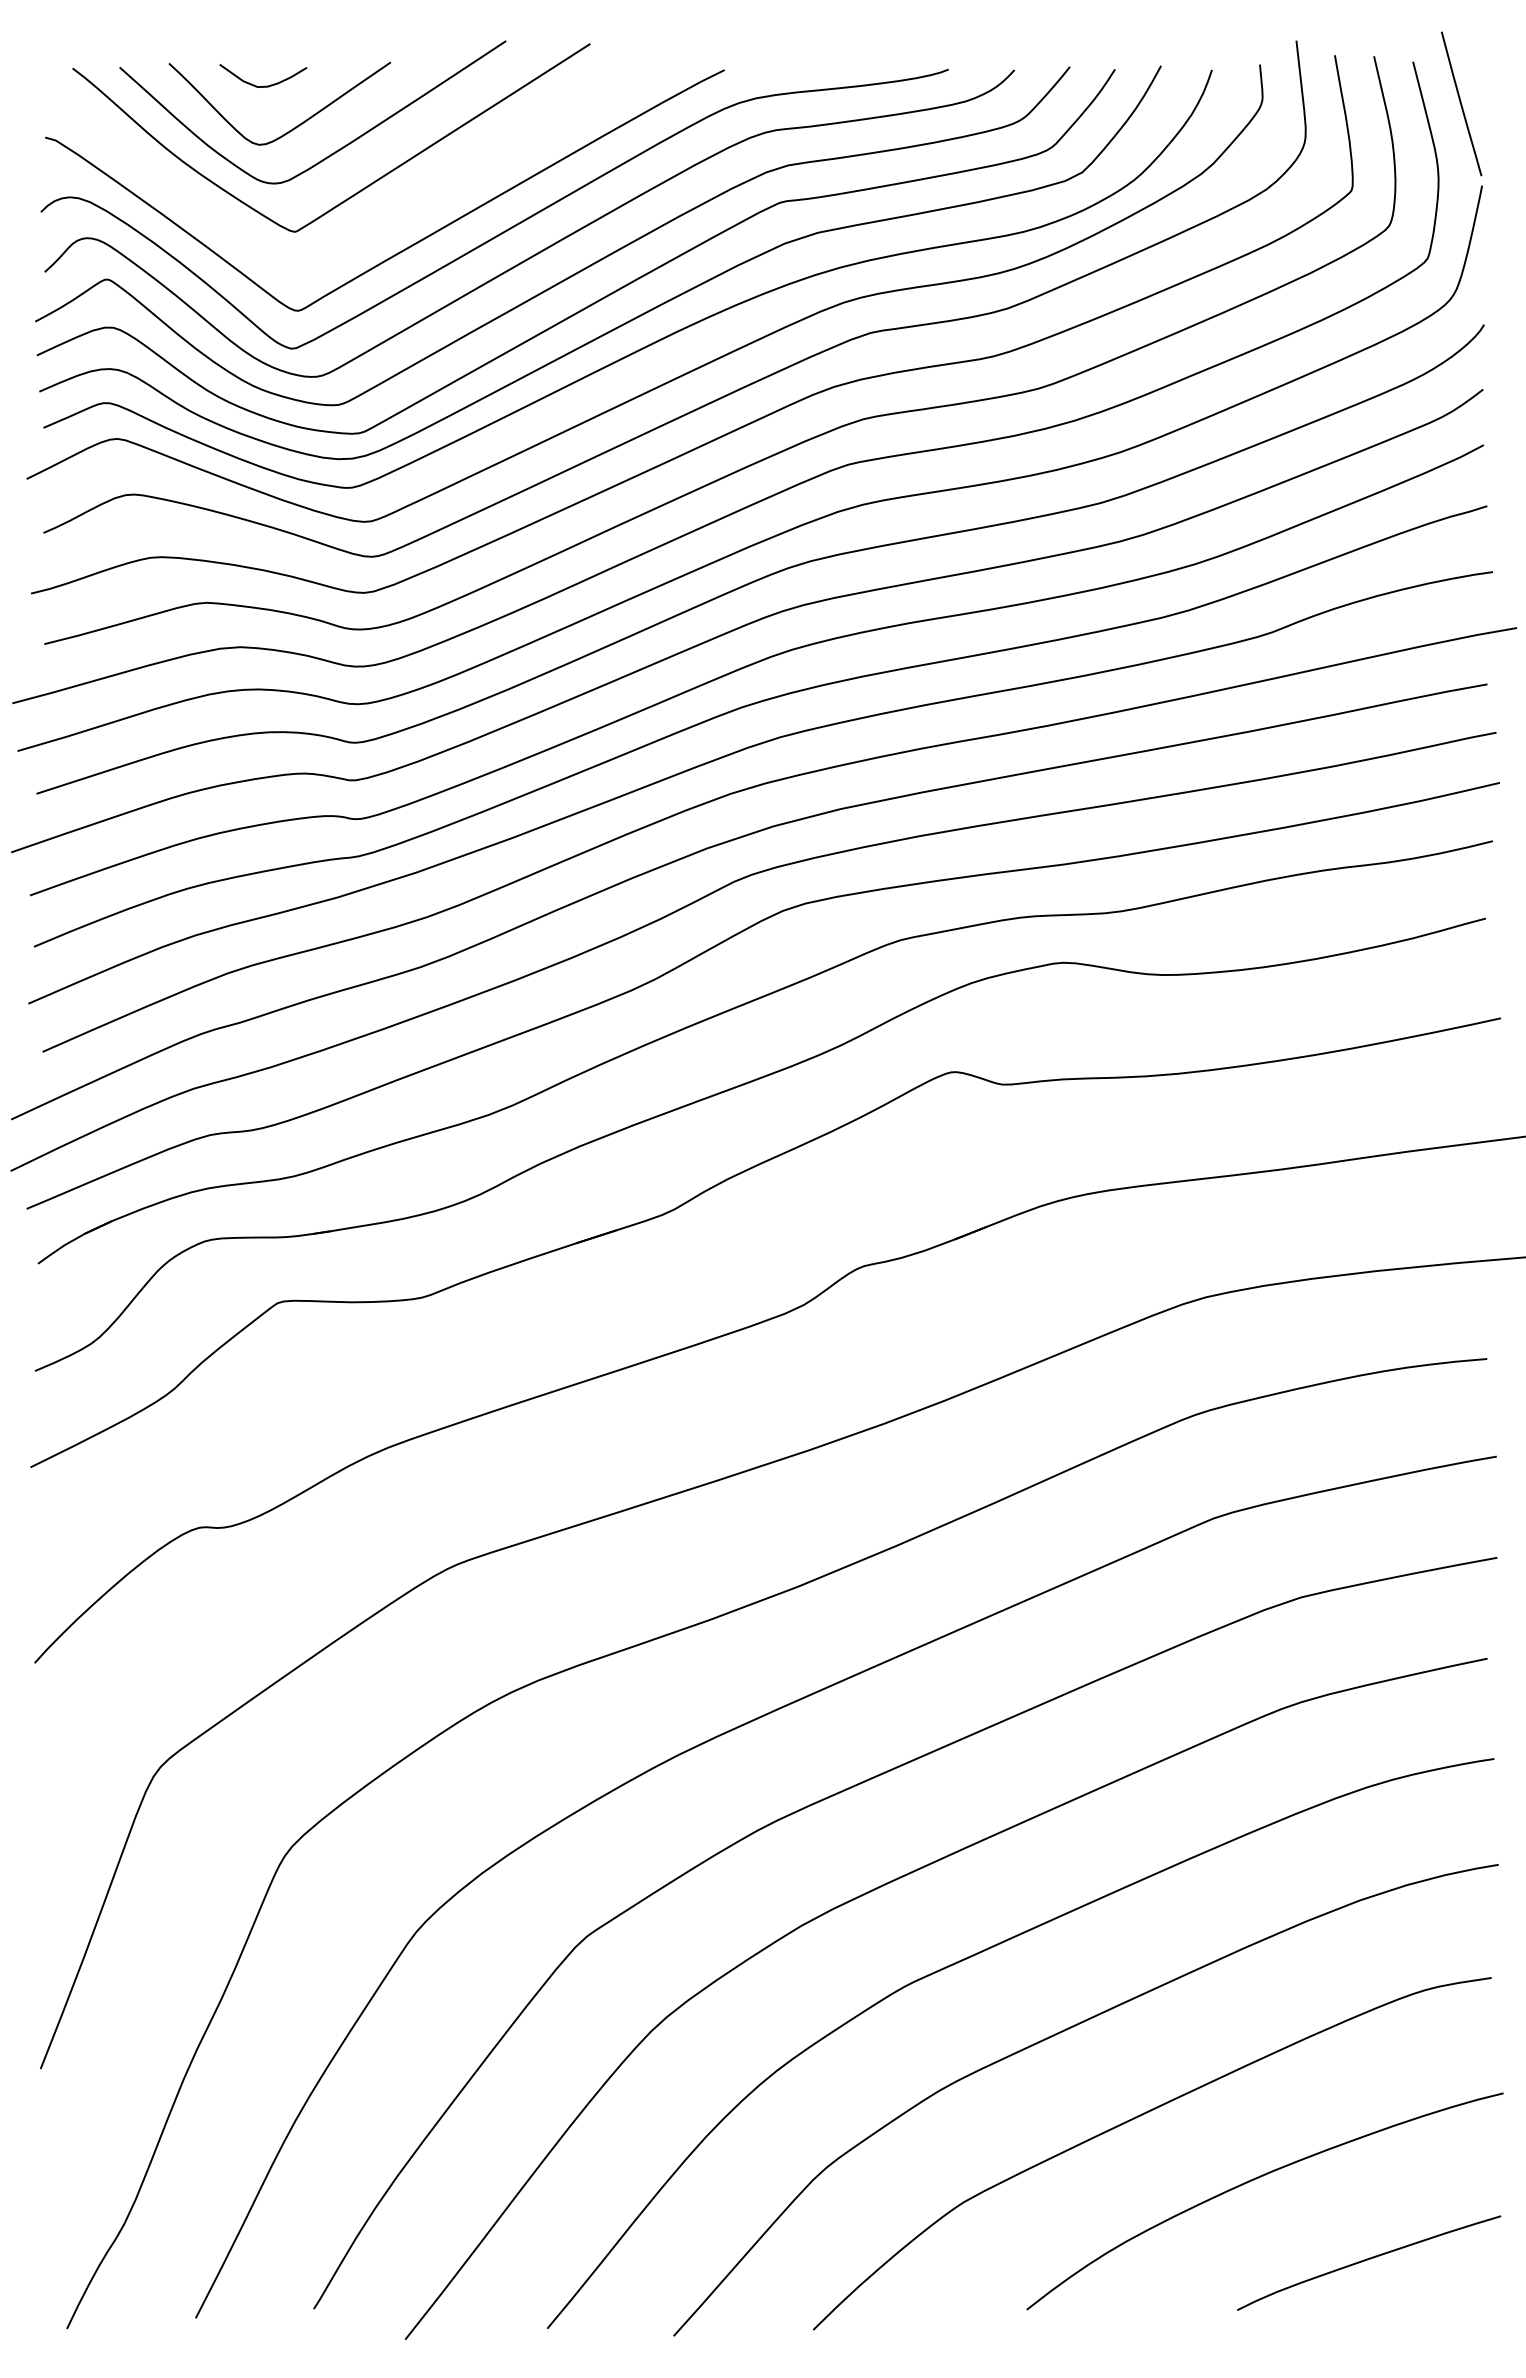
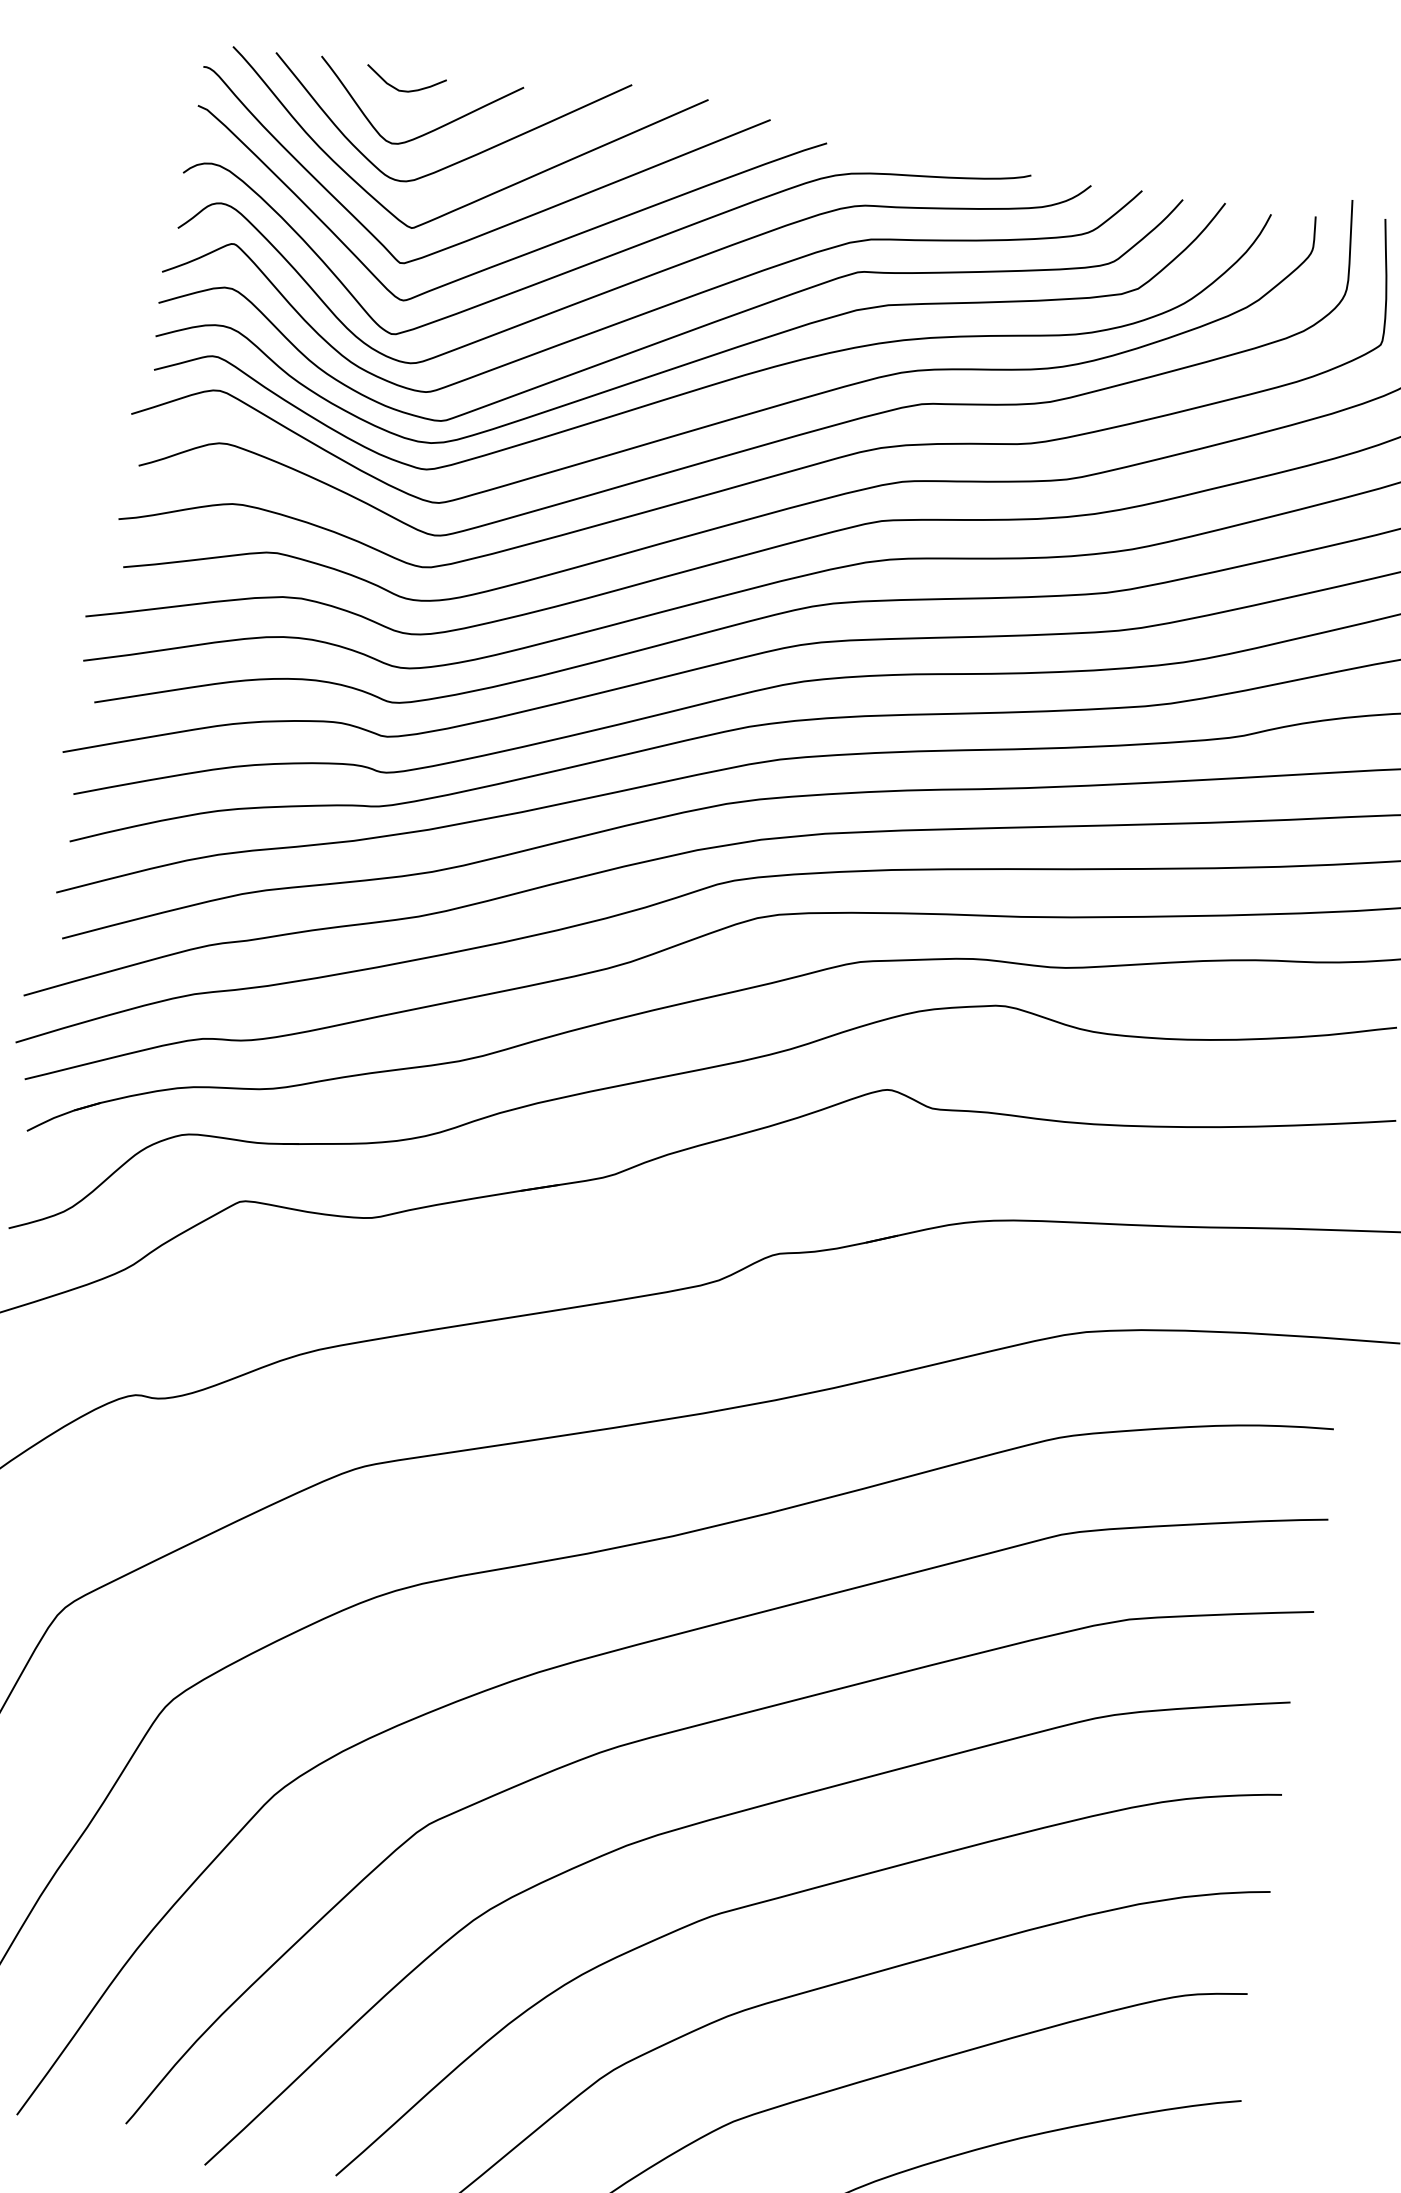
curve: (383, 218) -> (494, 228), added

